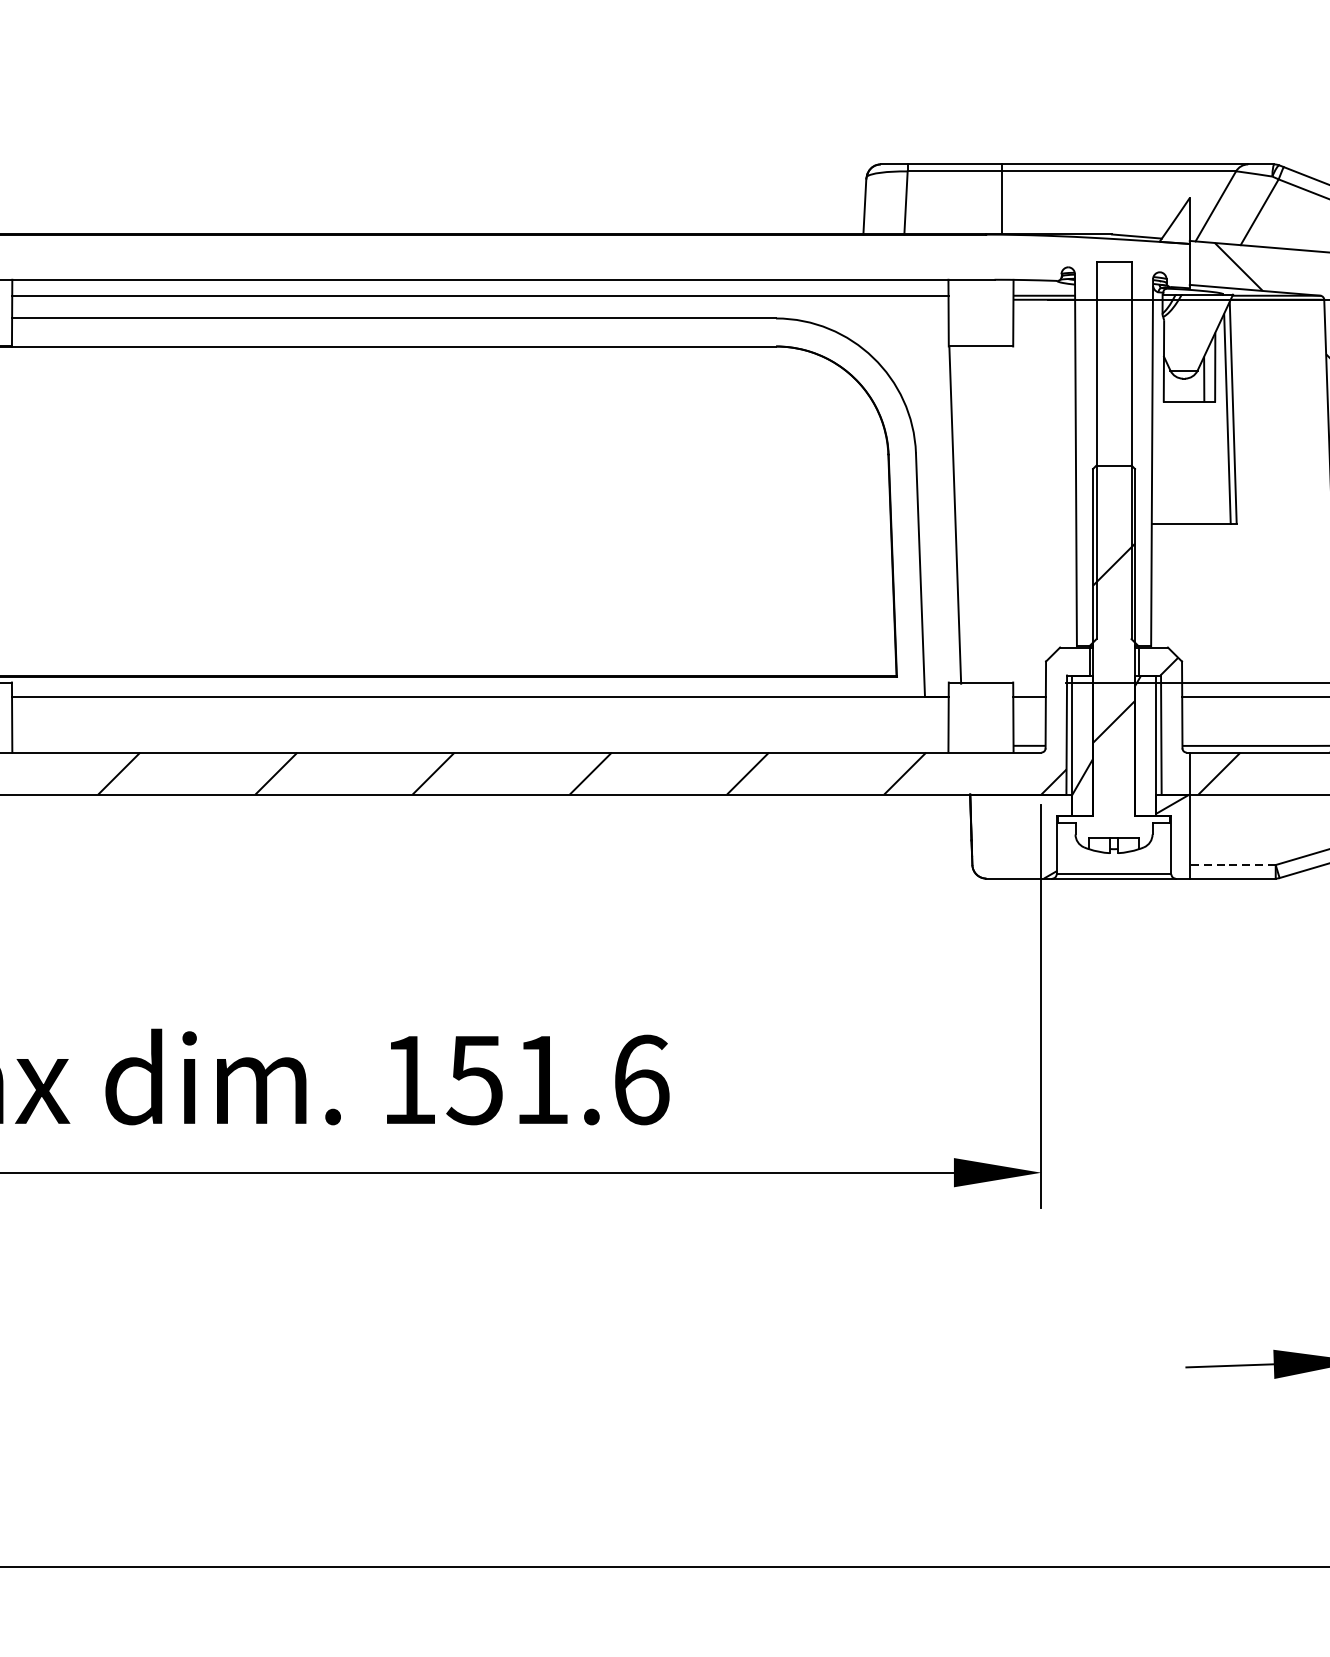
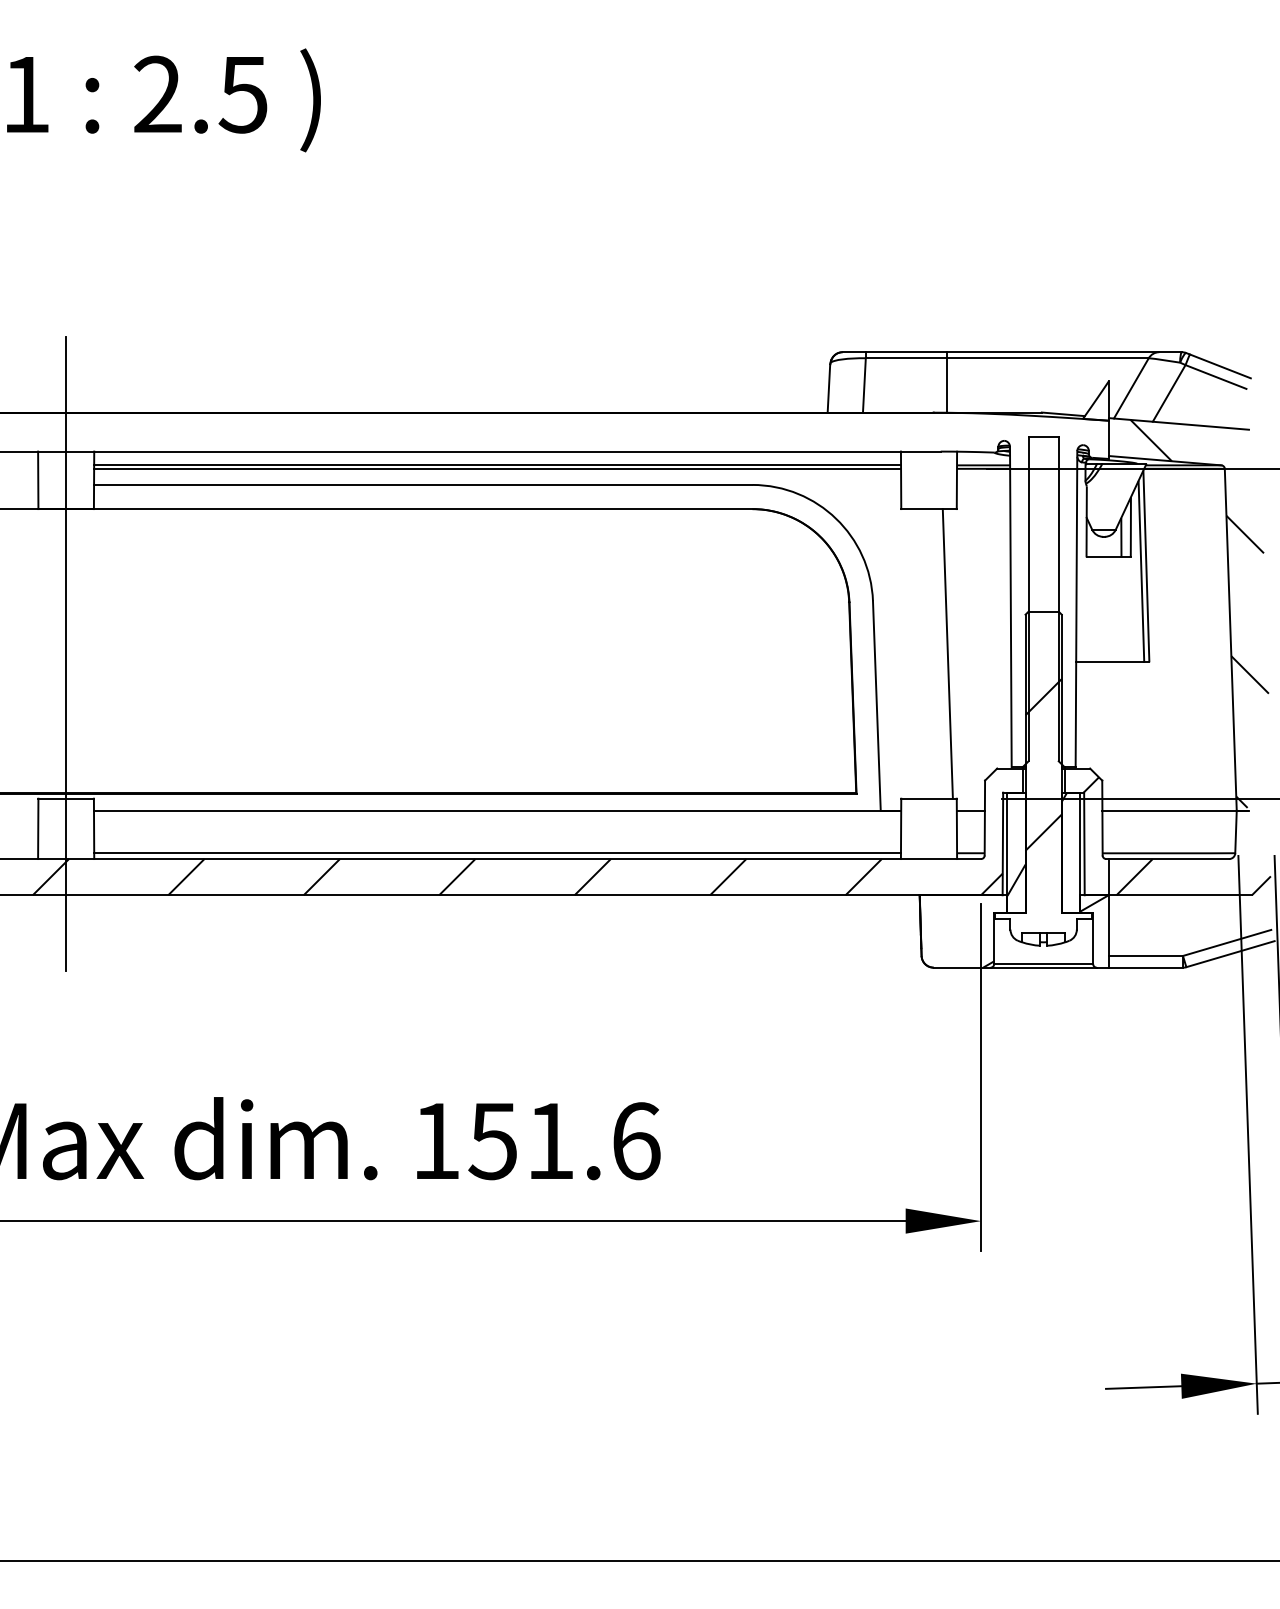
line: (480, 299) -> (497, 468), added
line: (954, 515) -> (947, 653), moved
line: (480, 746) -> (497, 853), added
line: (1232, 864) -> (1145, 955), dashed -> solid

